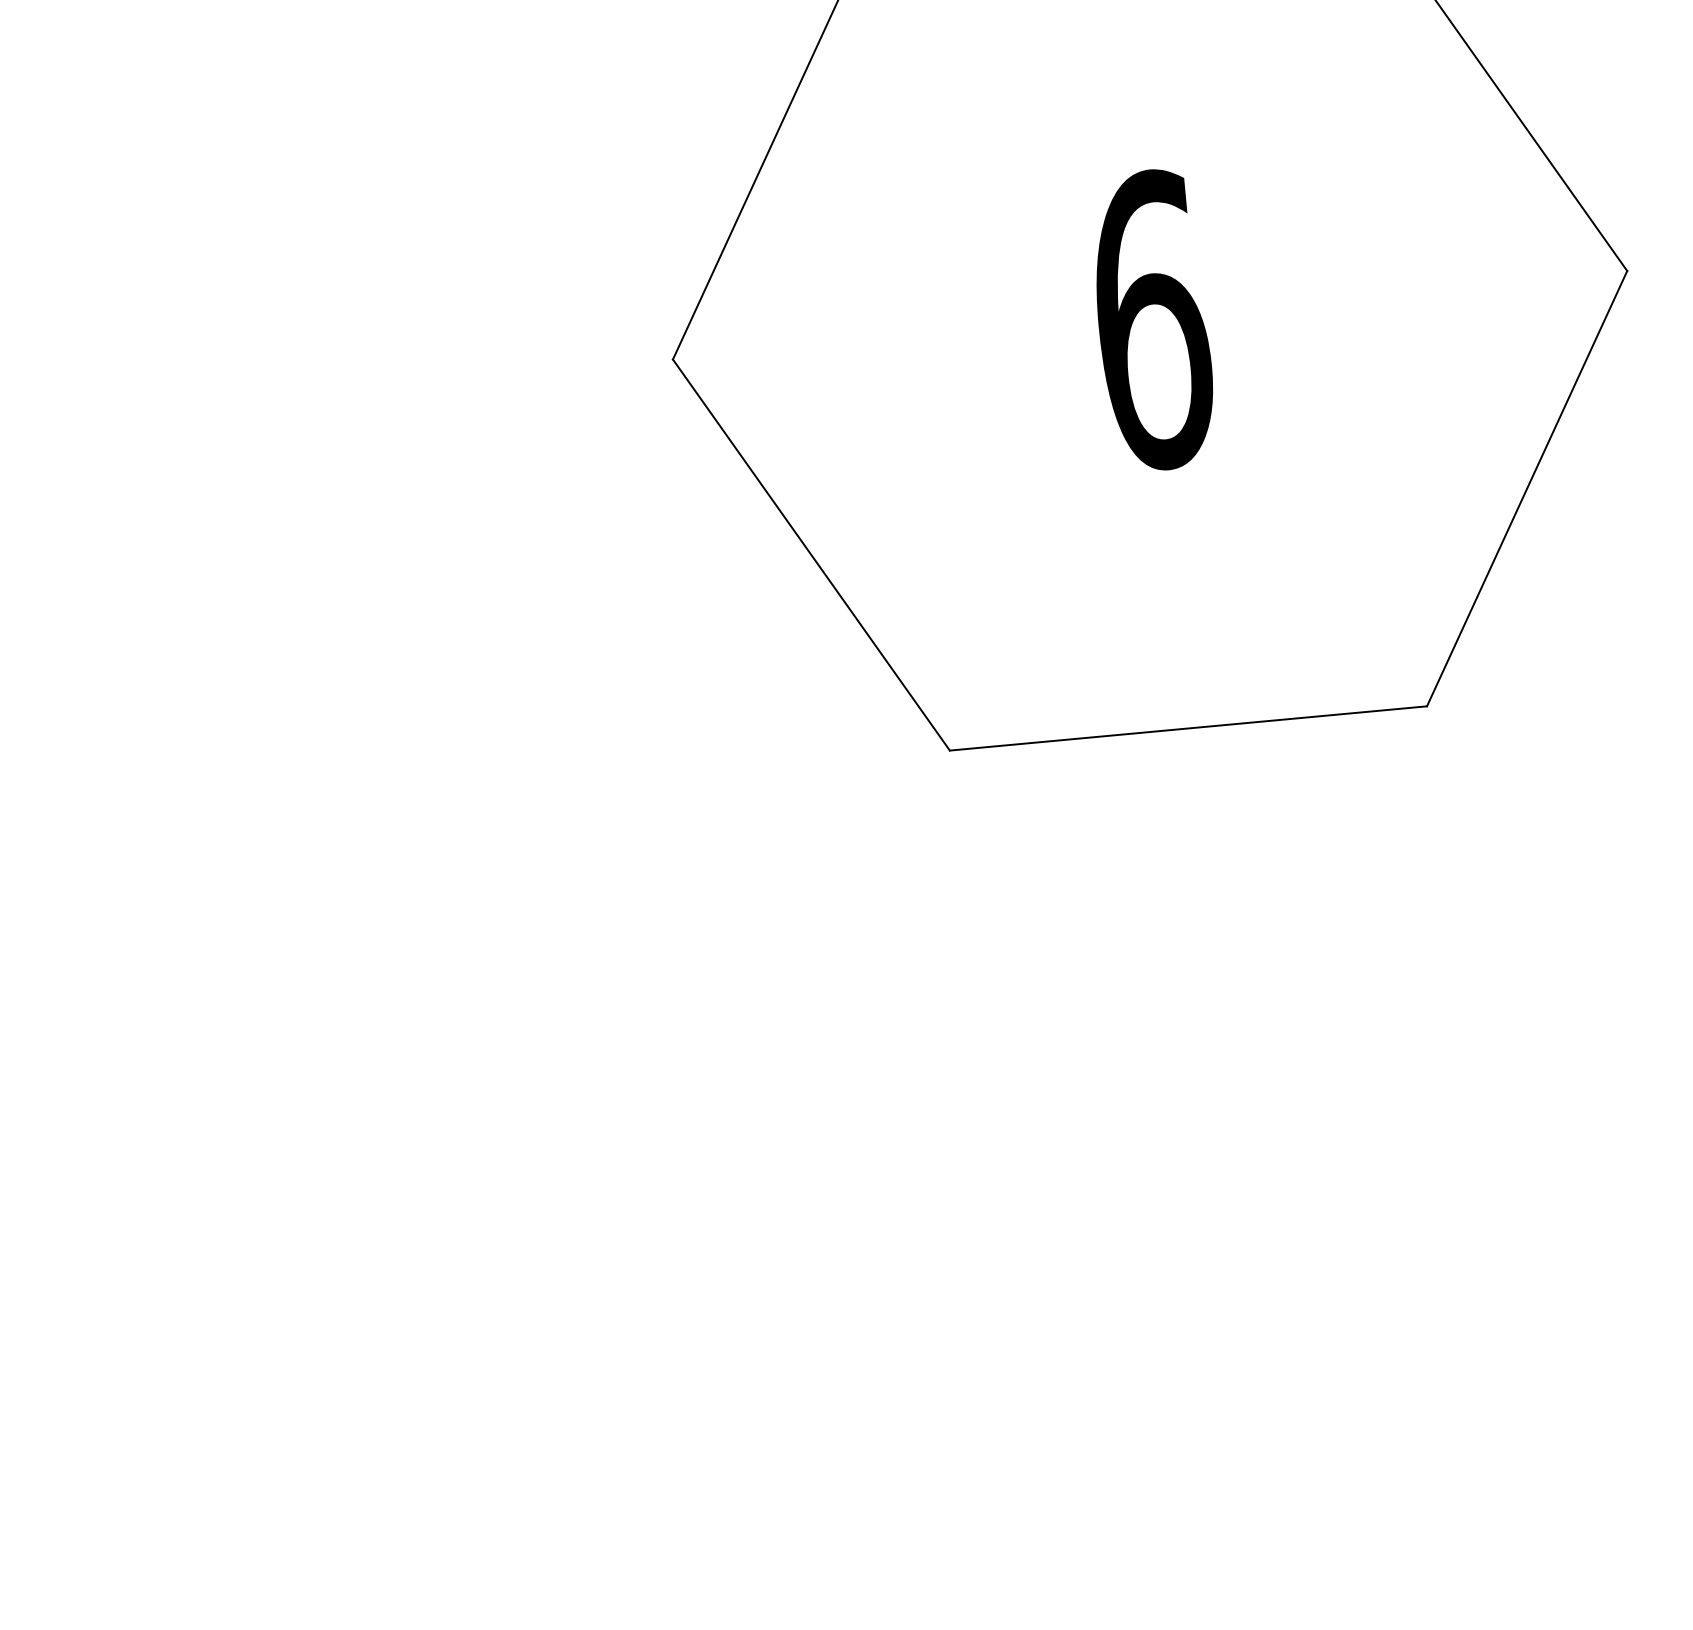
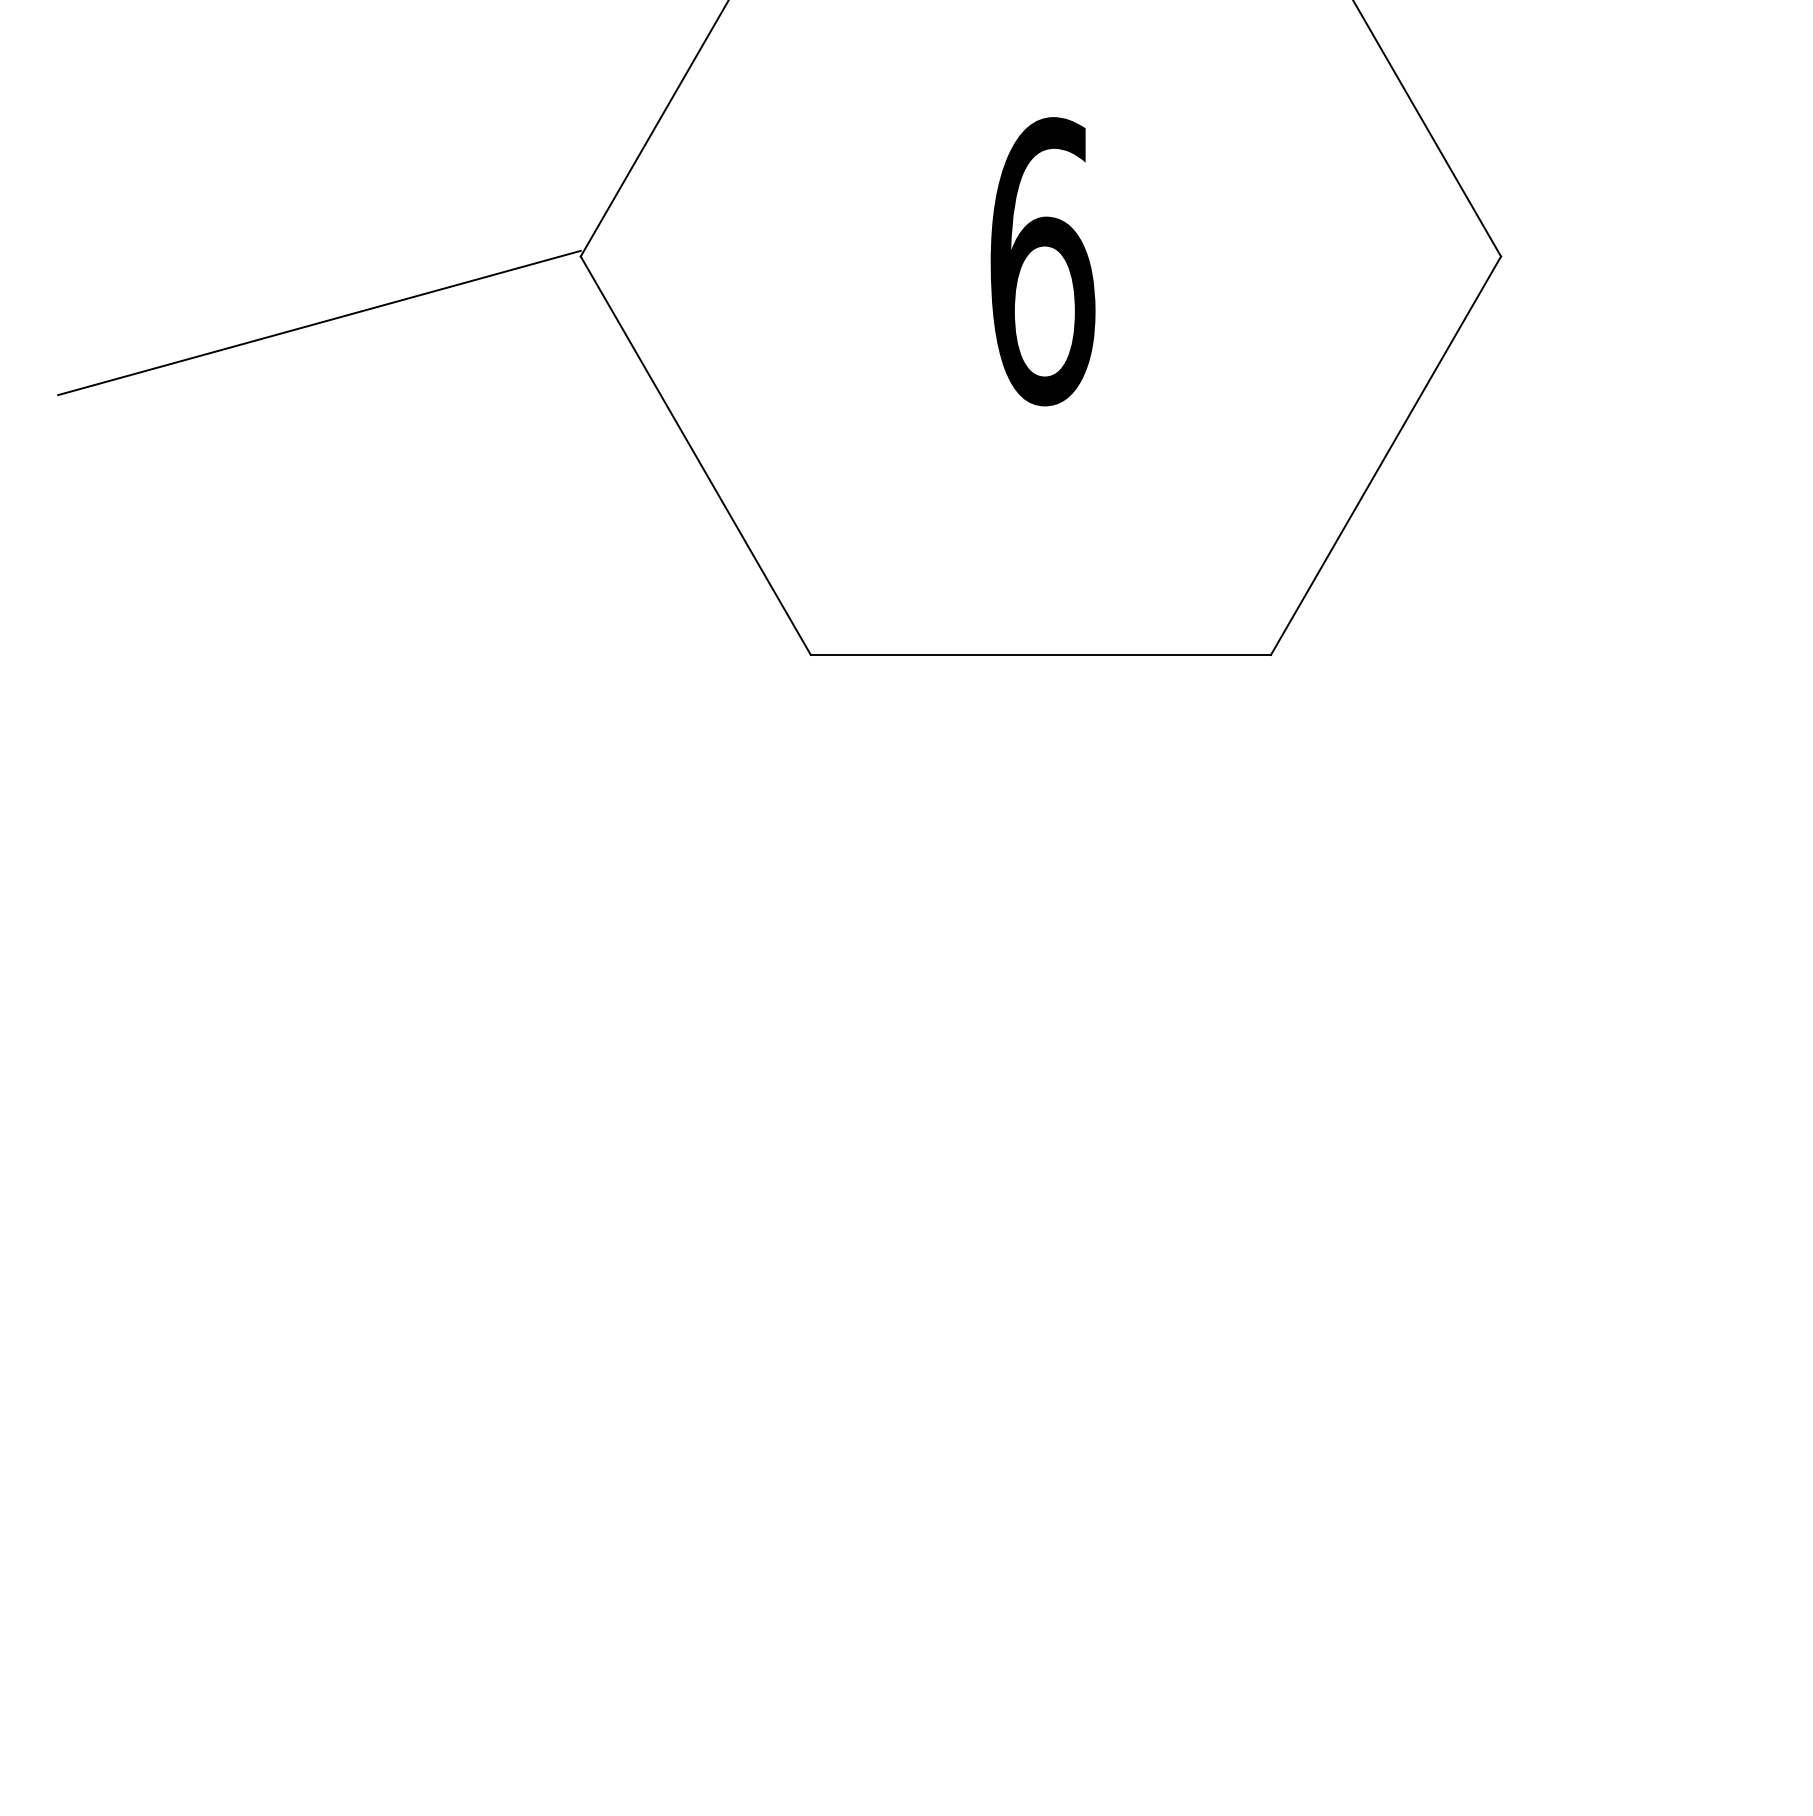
line: (408, 453) -> (319, 322), added

